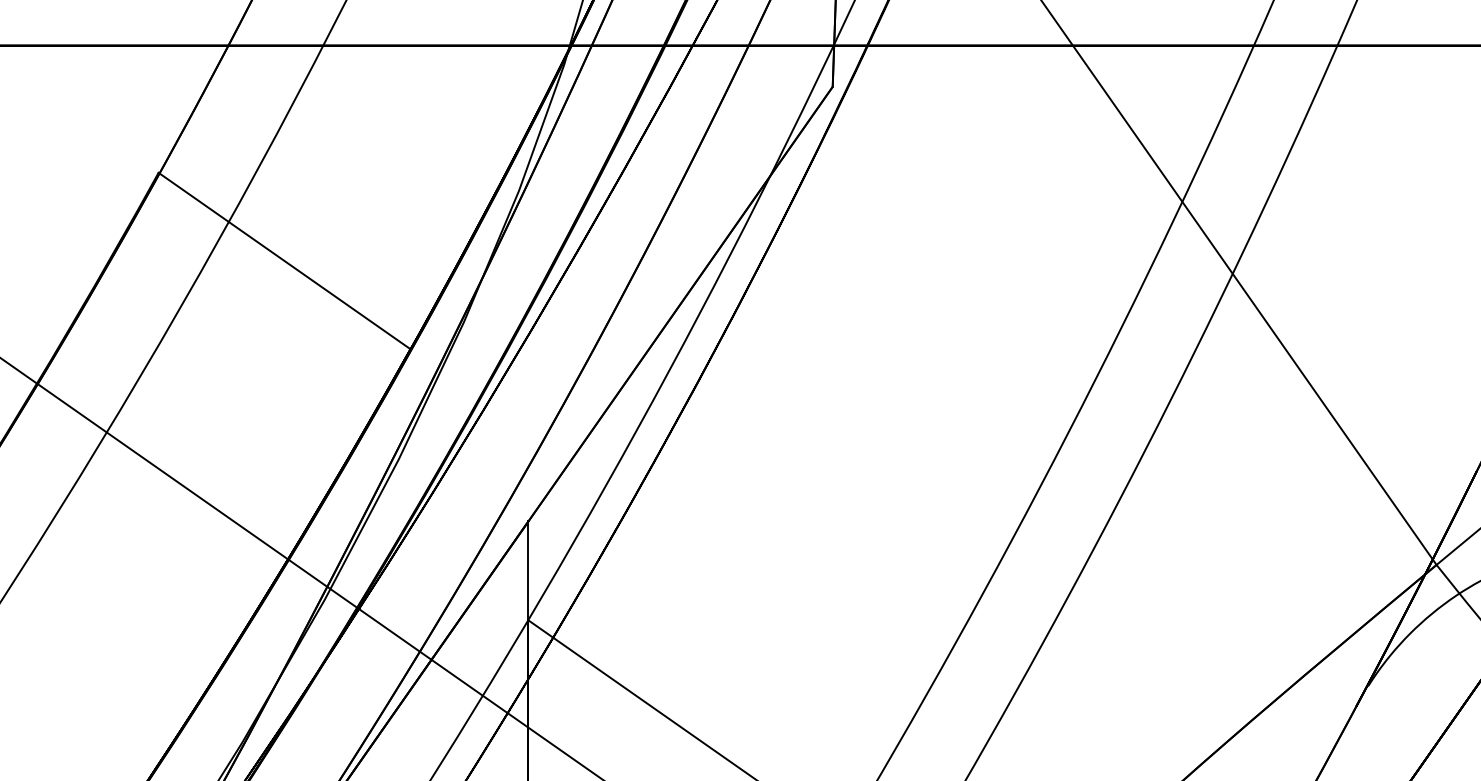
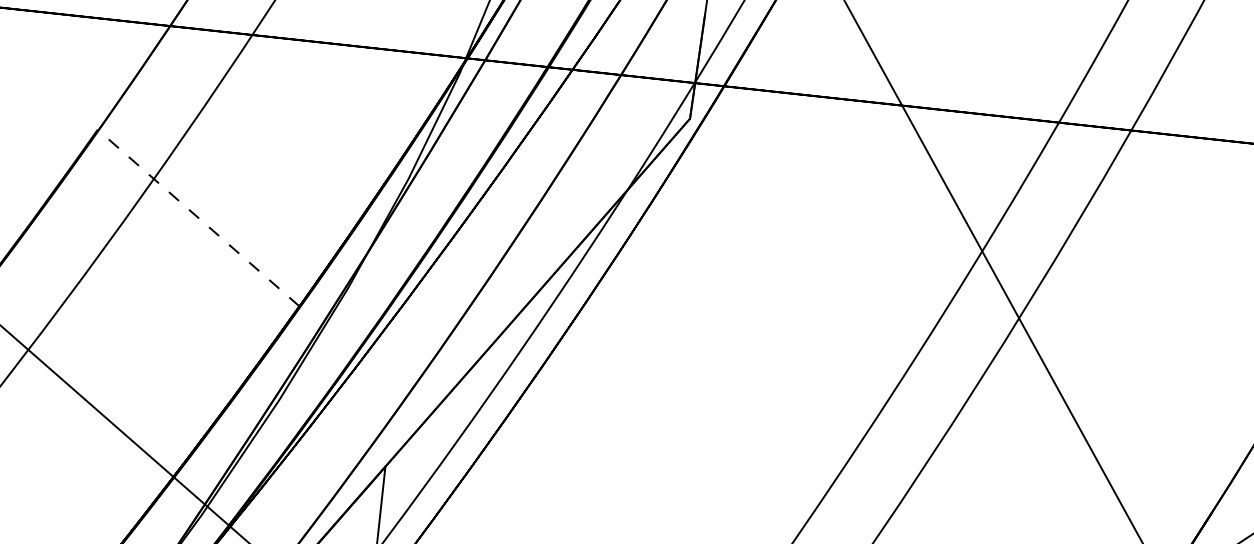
line: (284, 260) -> (198, 217), solid -> dashed

